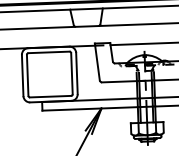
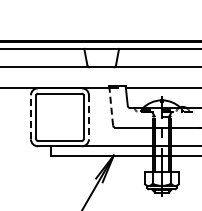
line: (97, 61) -> (111, 105), solid -> dashed
line: (76, 73) -> (88, 117), solid -> dashed
line: (22, 74) -> (30, 116), solid -> dashed

